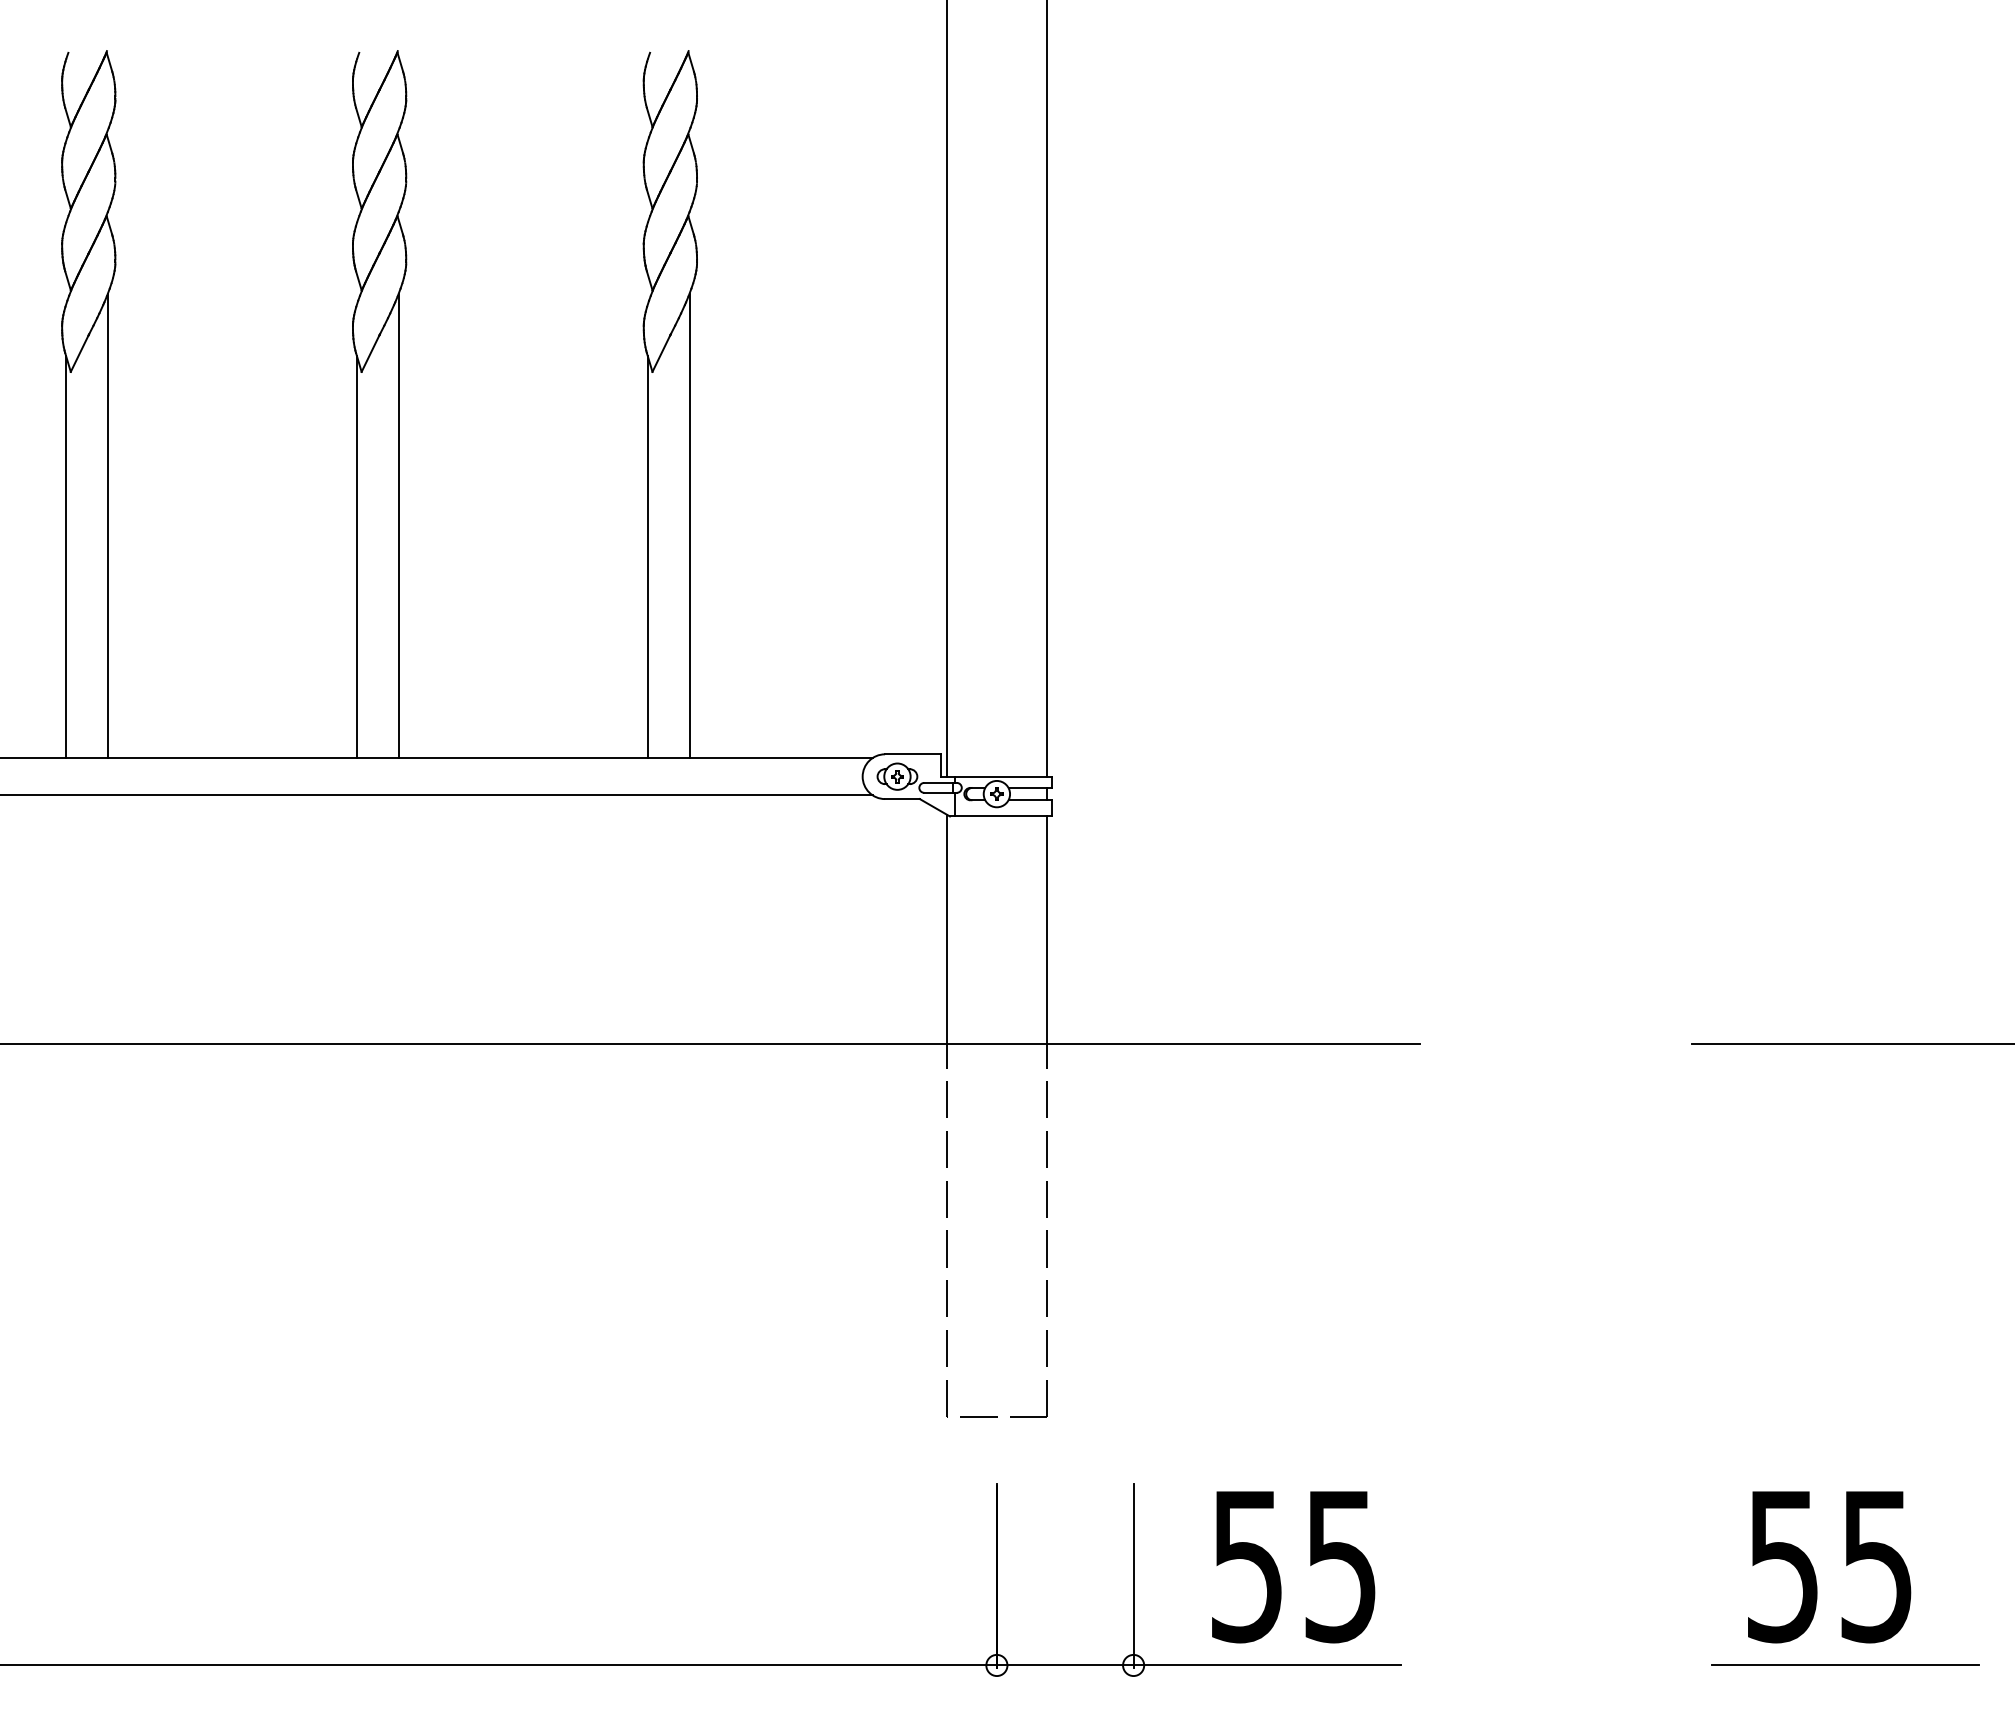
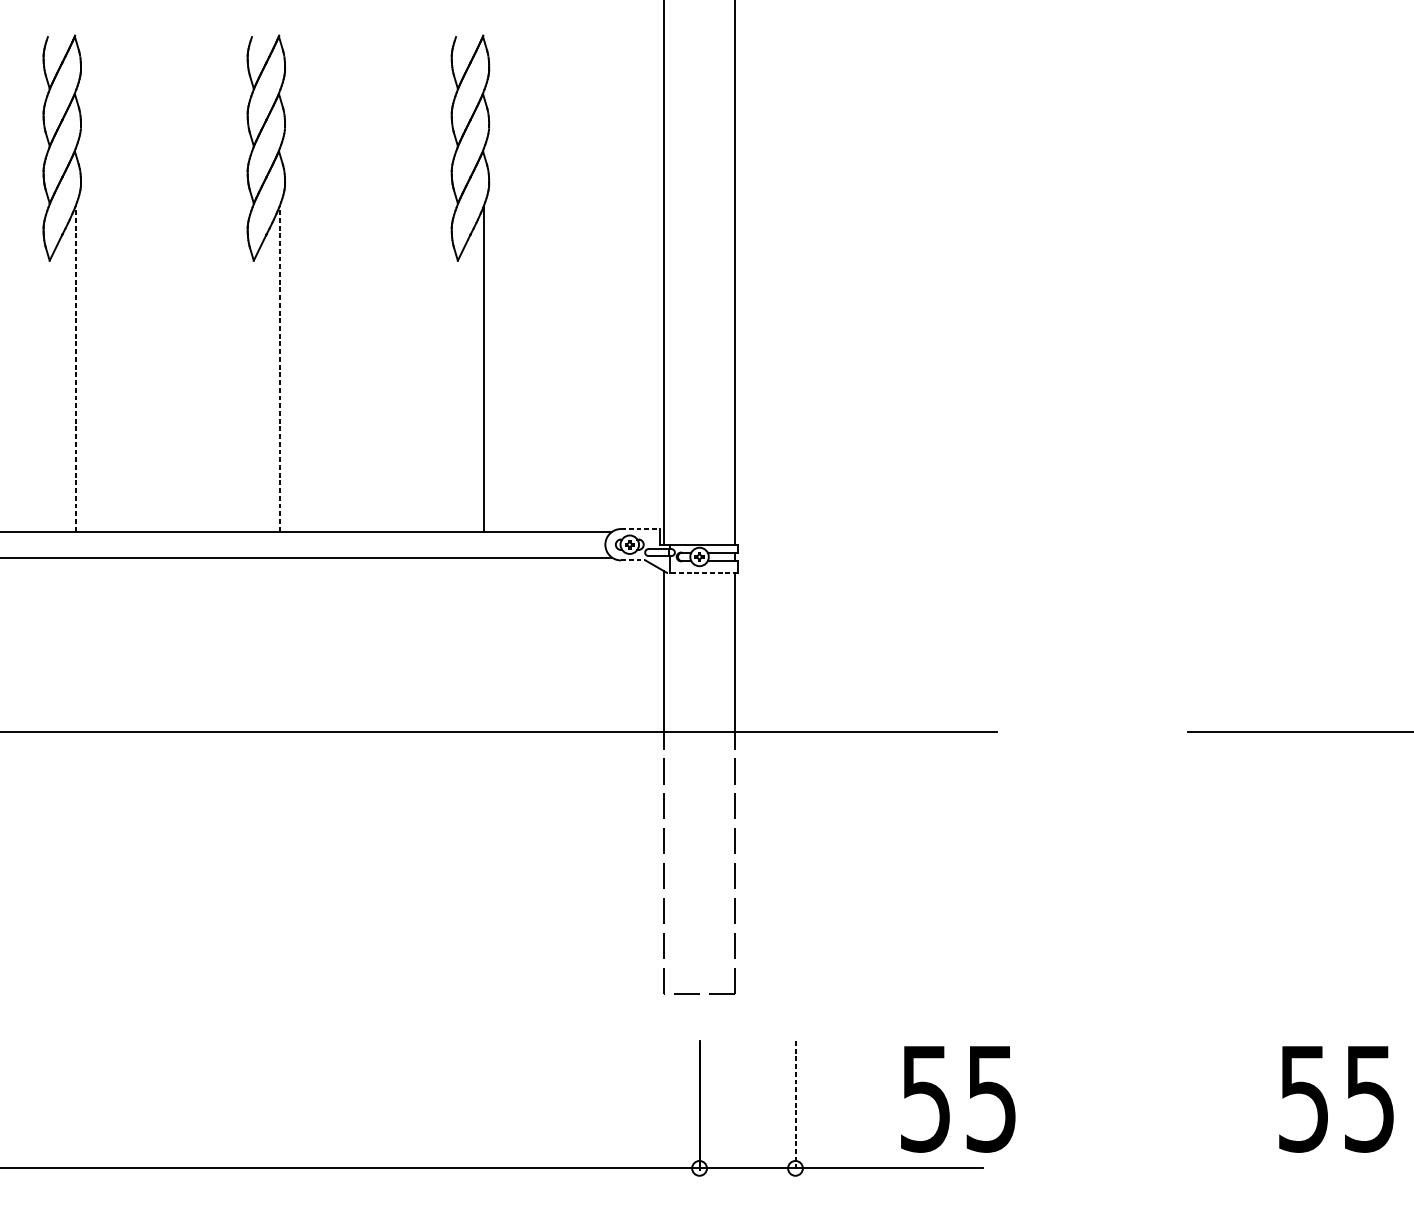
line: (108, 526) -> (76, 369), solid -> dashed
line: (399, 526) -> (280, 369), solid -> dashed
line: (65, 556) -> (45, 390), removed
line: (356, 556) -> (250, 390), removed
line: (647, 556) -> (454, 390), removed
line: (913, 754) -> (641, 529), solid -> dashed
line: (902, 799) -> (633, 560), solid -> dashed
line: (1000, 816) -> (702, 572), solid -> dashed
text: (1293, 1567) -> (958, 1099), moved
text: (1829, 1567) -> (1336, 1099), moved
line: (1133, 1576) -> (795, 1105), solid -> dashed
line: (1845, 1664) -> (1295, 1167), removed

